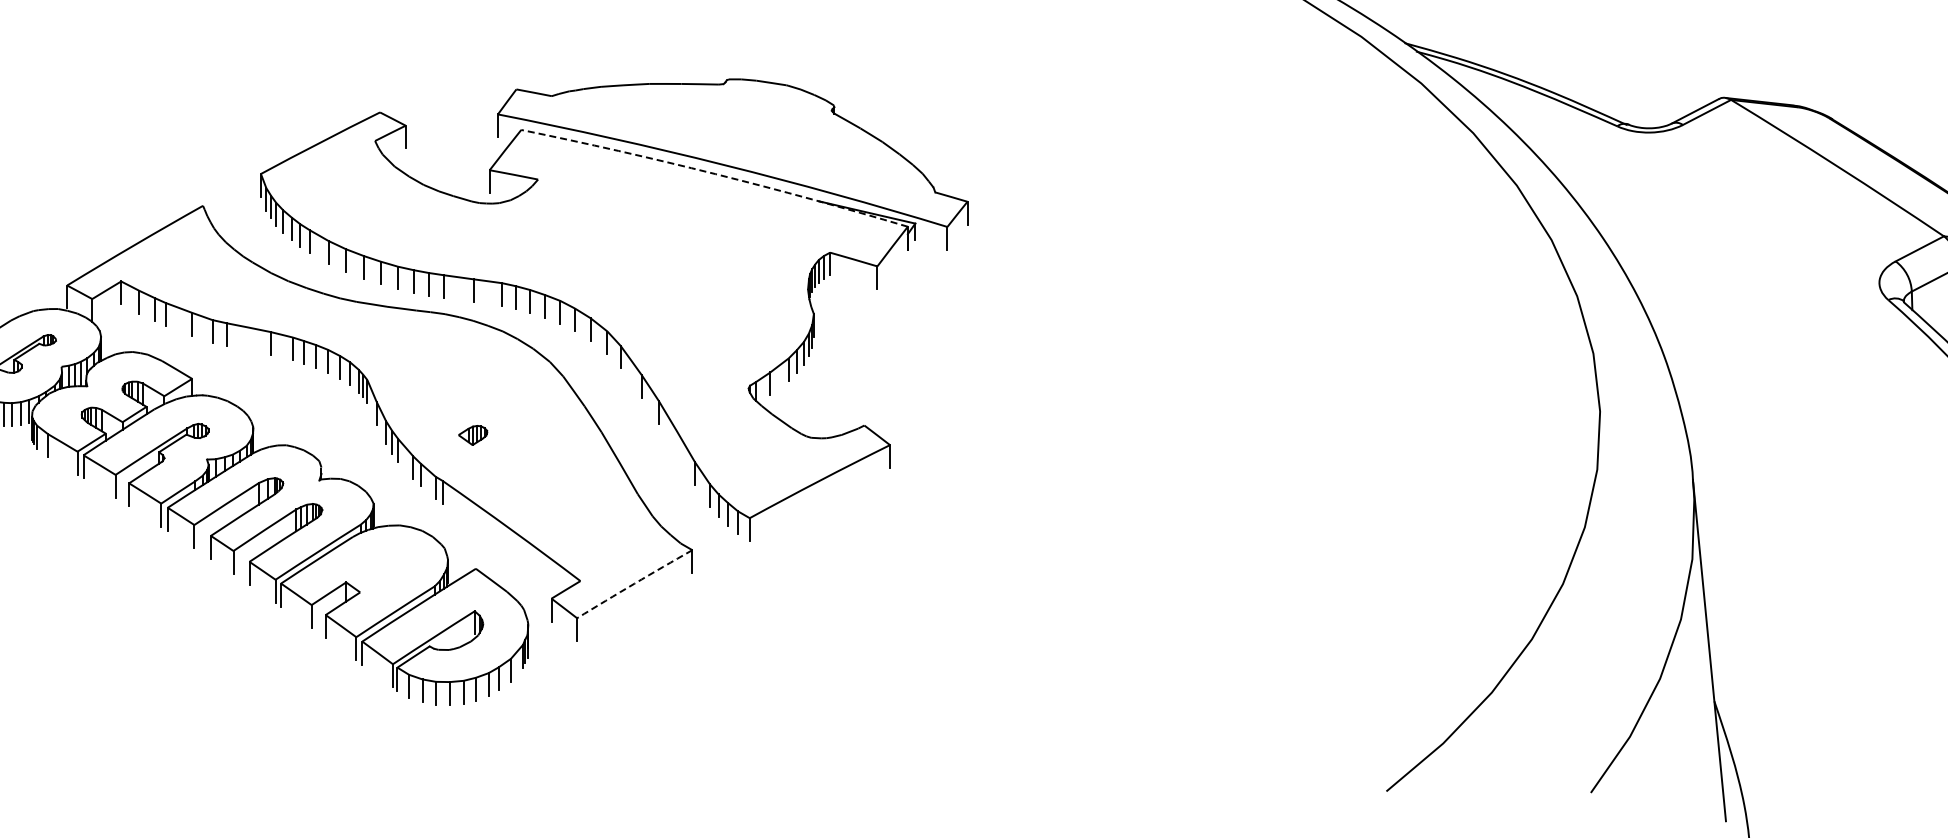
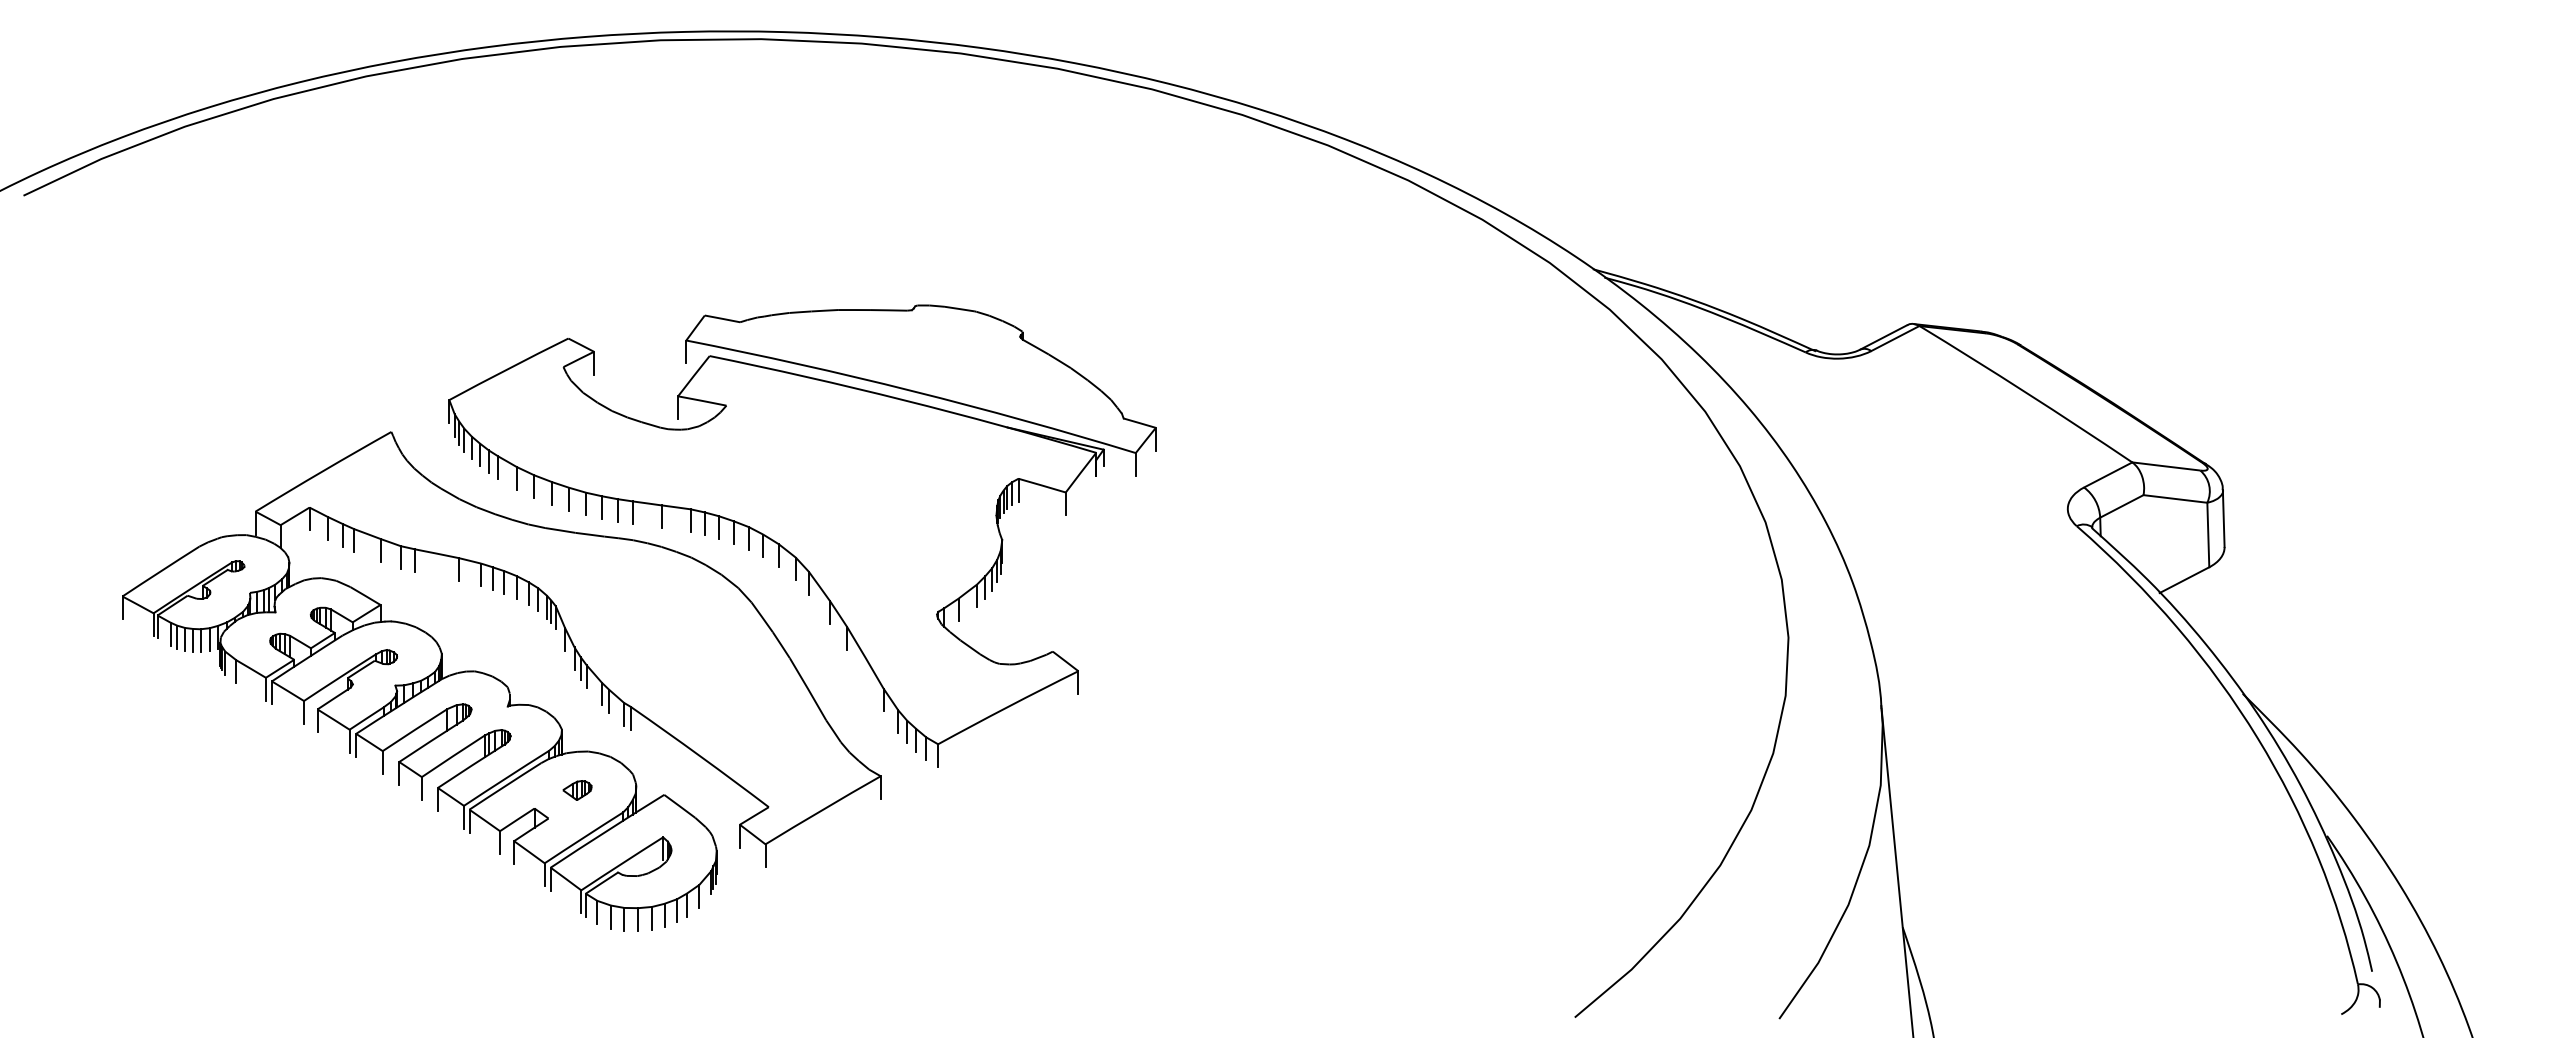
arc: (716, 174) -> (904, 400), dashed -> solid
part: (473, 435) -> (577, 790), moved
arc: (634, 583) -> (822, 809), dashed -> solid

